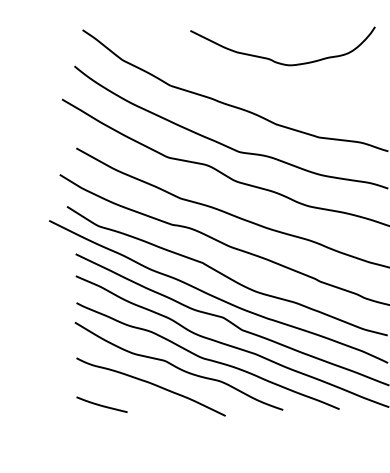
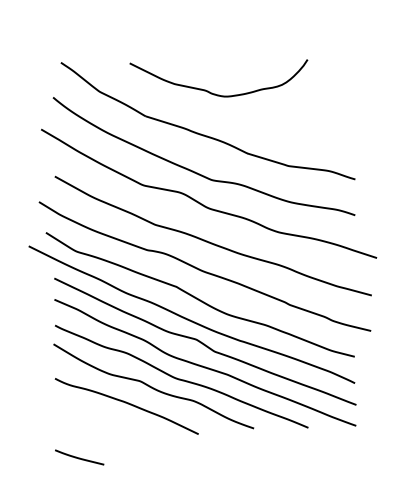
curve: (276, 61) -> (212, 92), moved
curve: (101, 404) -> (79, 457), moved

